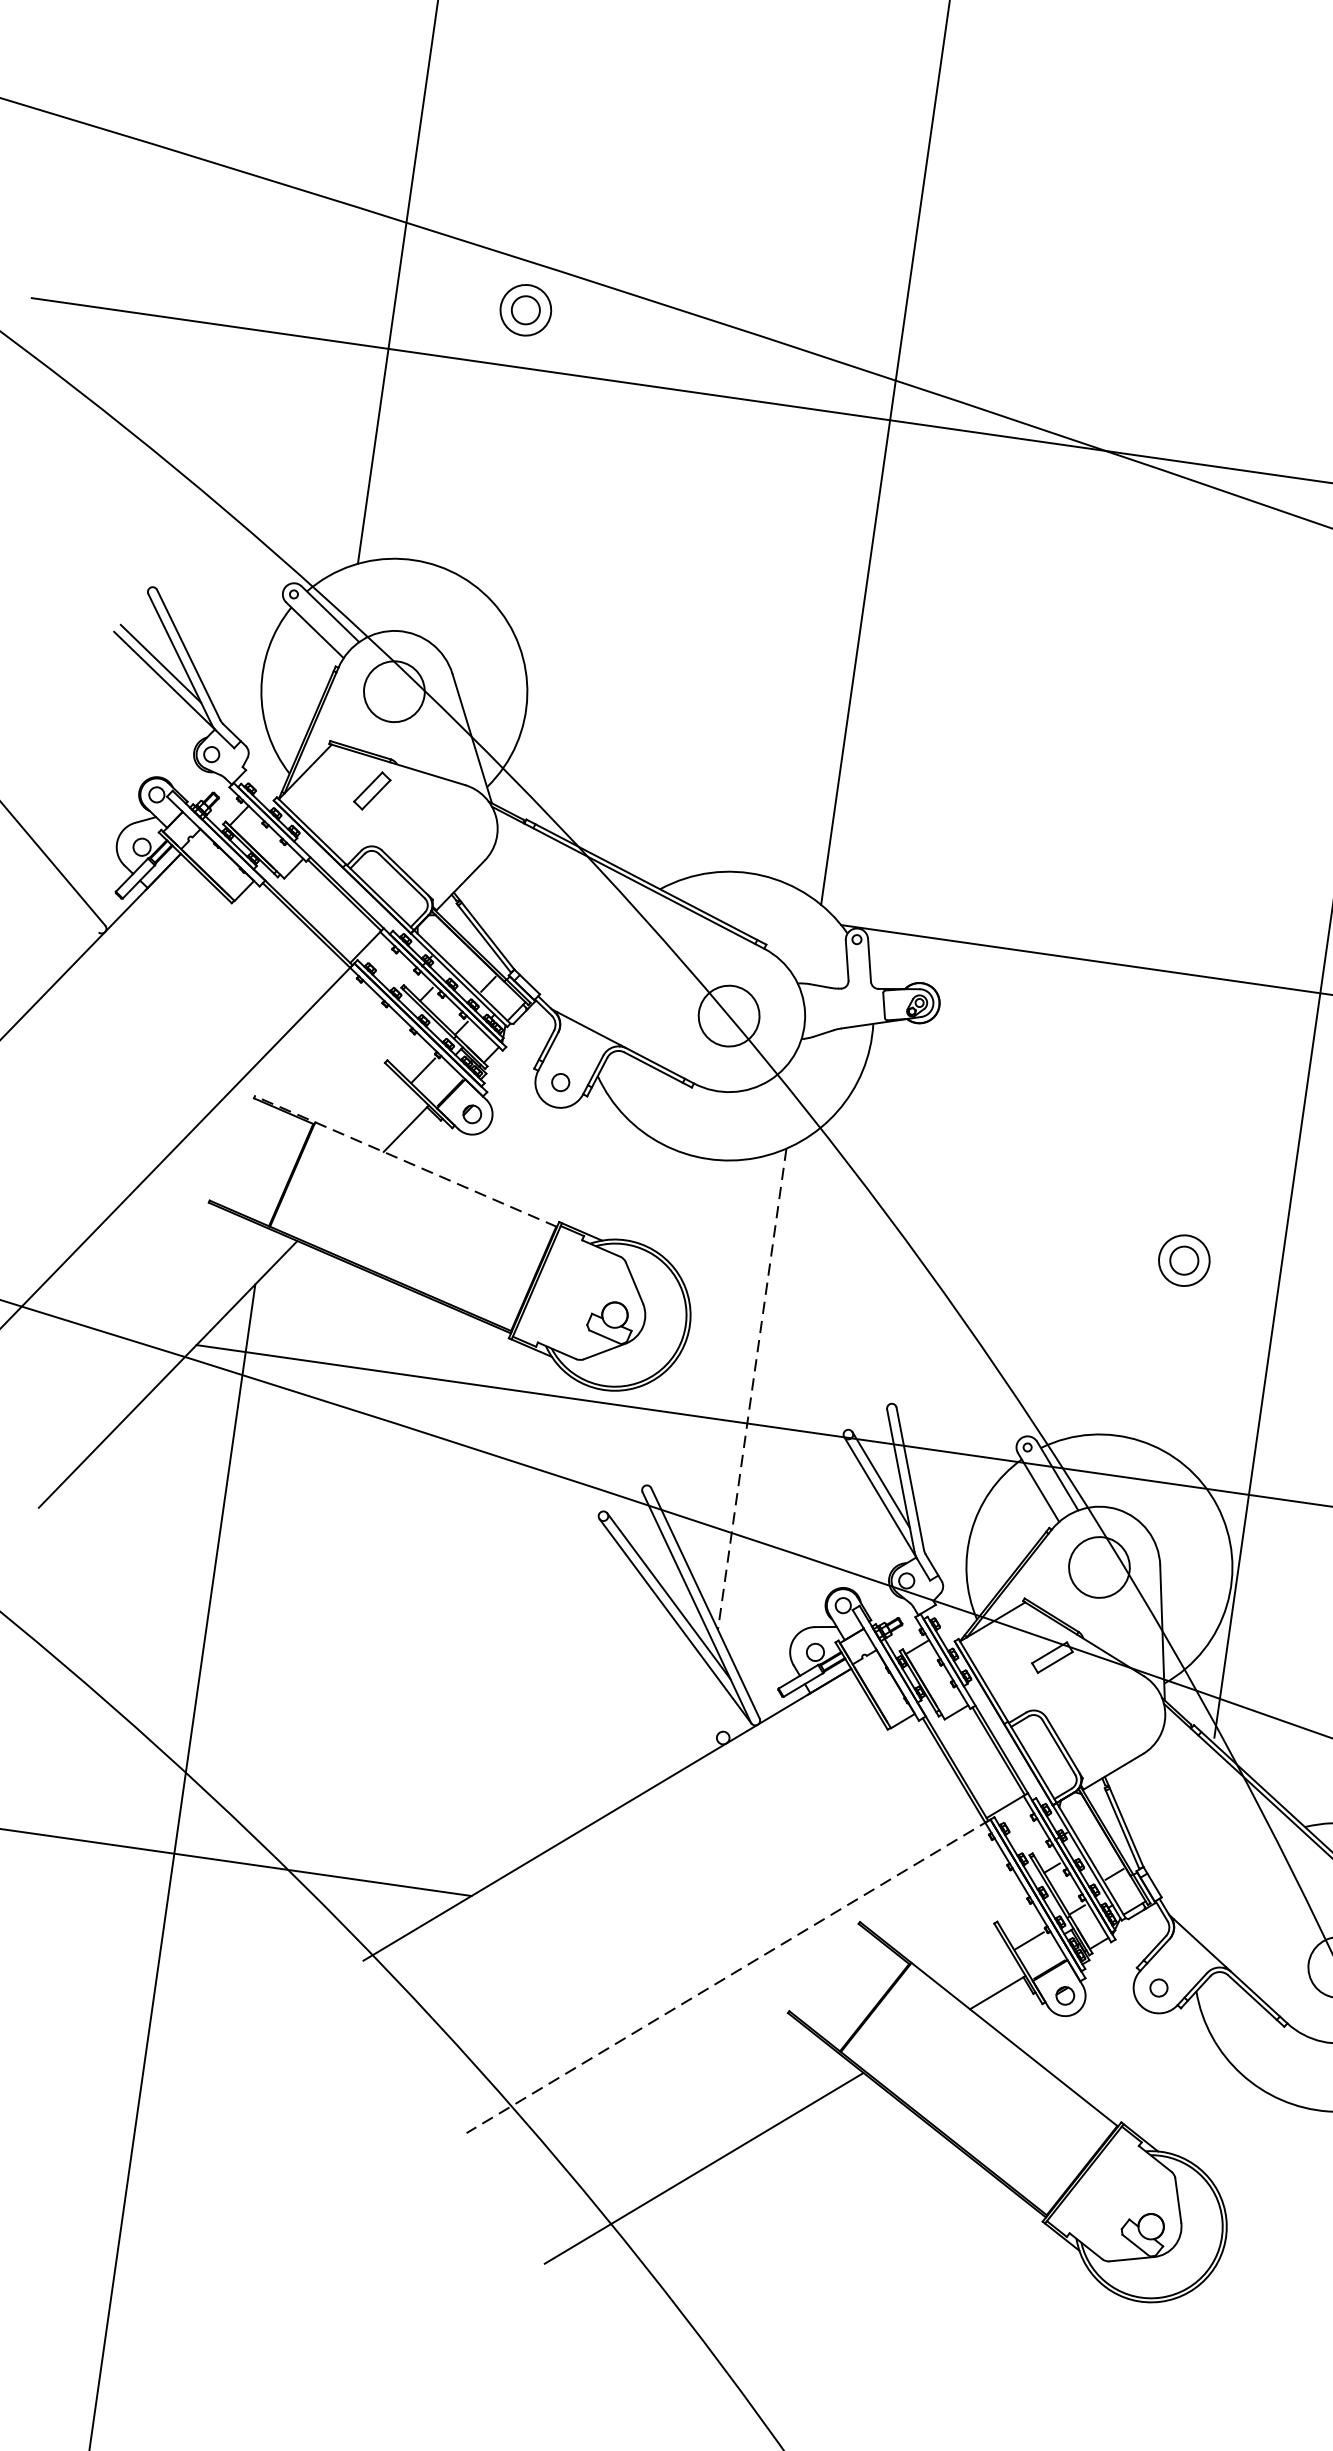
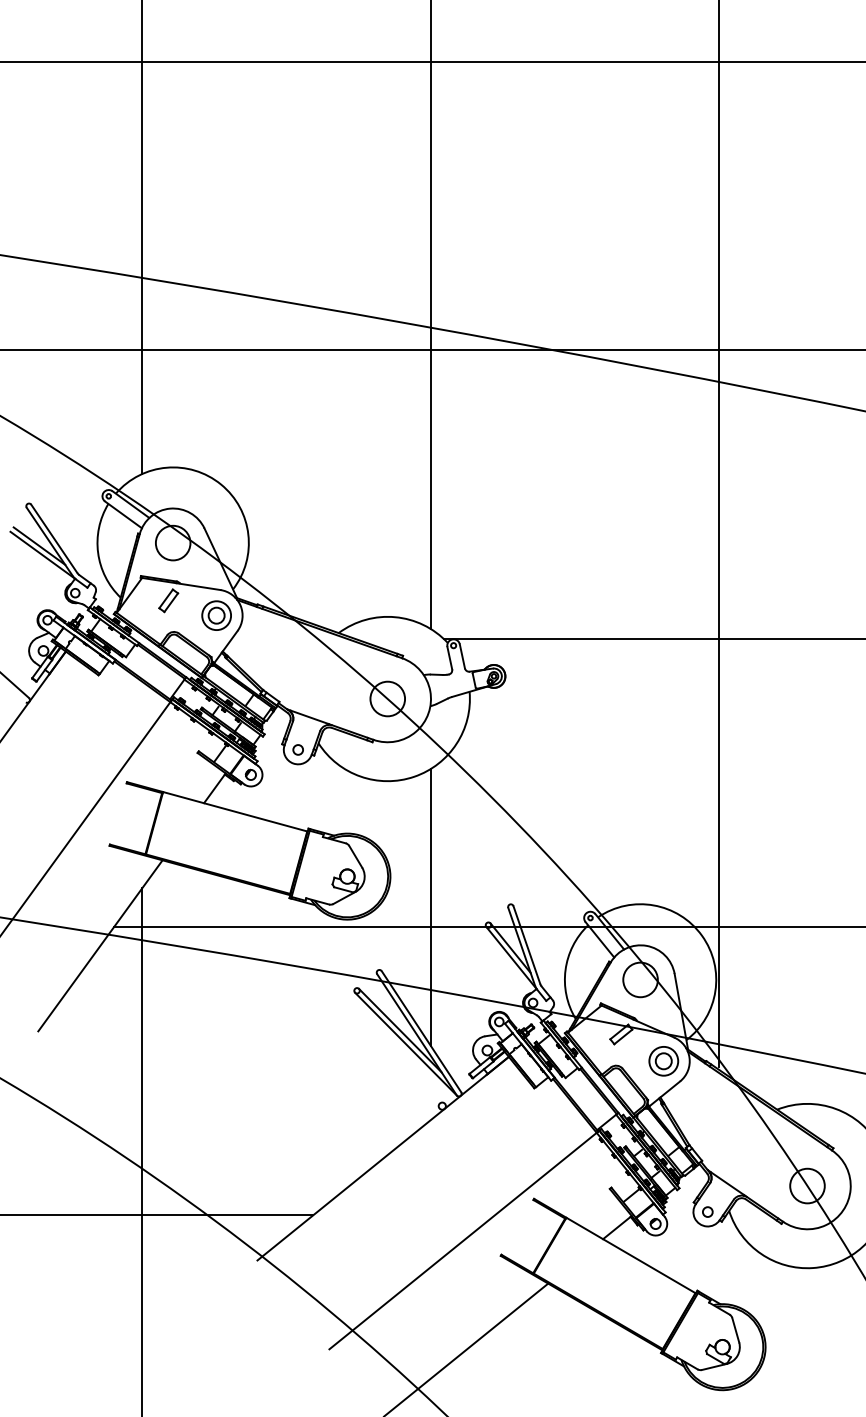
part: (525, 309) -> (216, 615), moved
line: (406, 1160) -> (217, 806), dashed -> solid
part: (1183, 1260) -> (663, 1061), moved
line: (751, 1389) -> (430, 907), dashed -> solid
line: (728, 1975) -> (464, 1239), dashed -> solid

